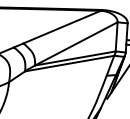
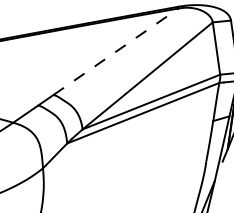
line: (62, 27) -> (117, 51), solid -> dashed

